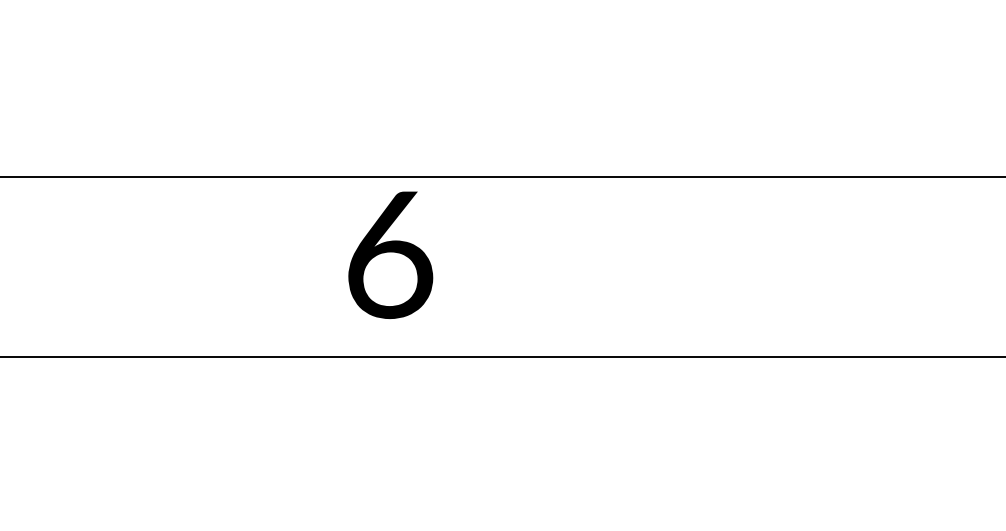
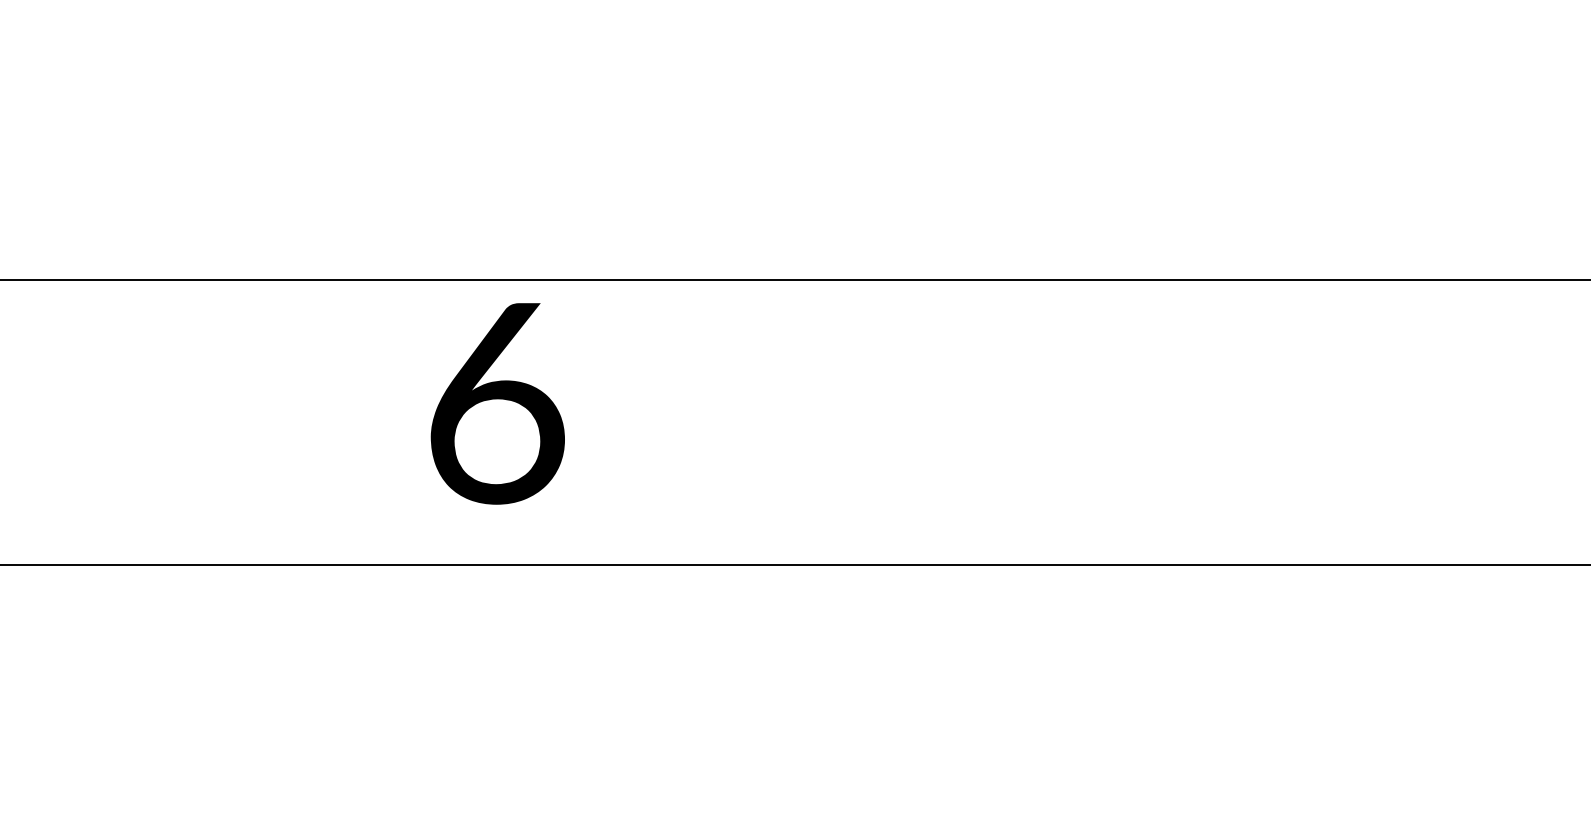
text: (390, 254) -> (497, 402), moved

